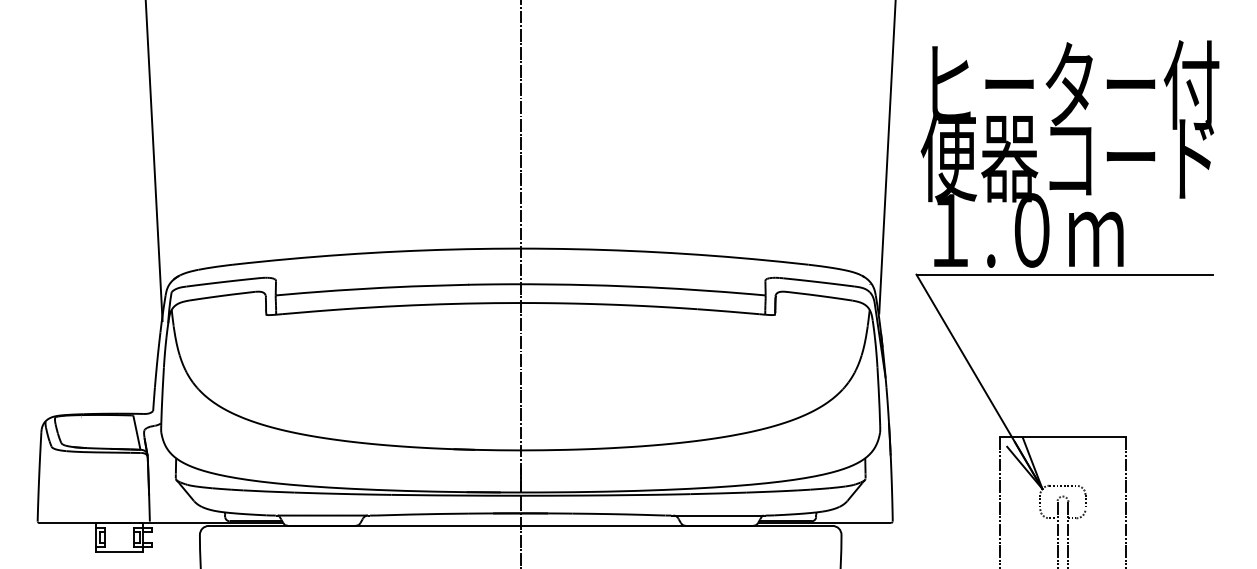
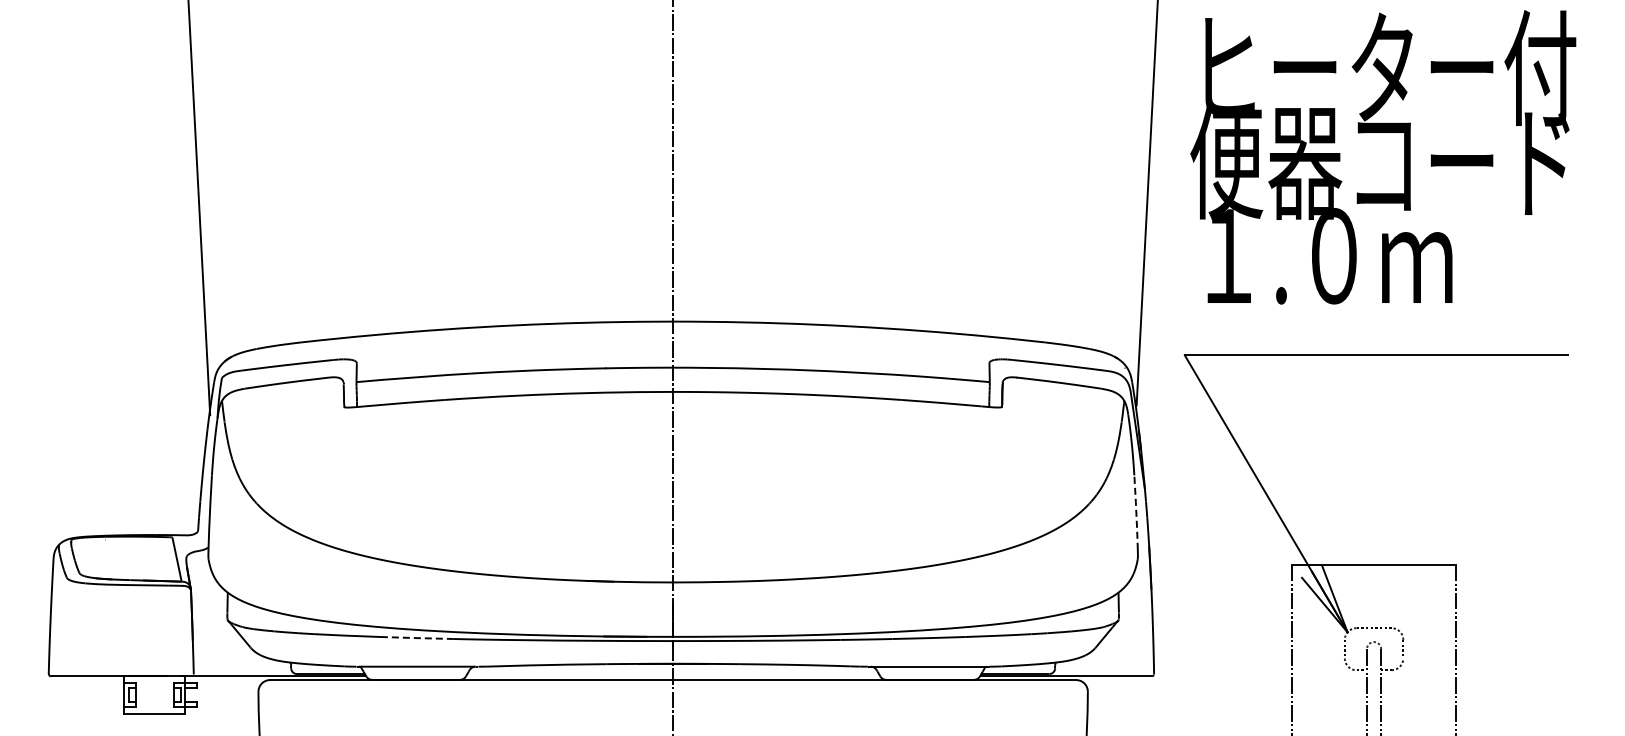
text: (1070, 154) -> (1383, 157), moved
line: (879, 396) -> (1136, 512), solid -> dashed
line: (322, 493) -> (416, 638), solid -> dashed

